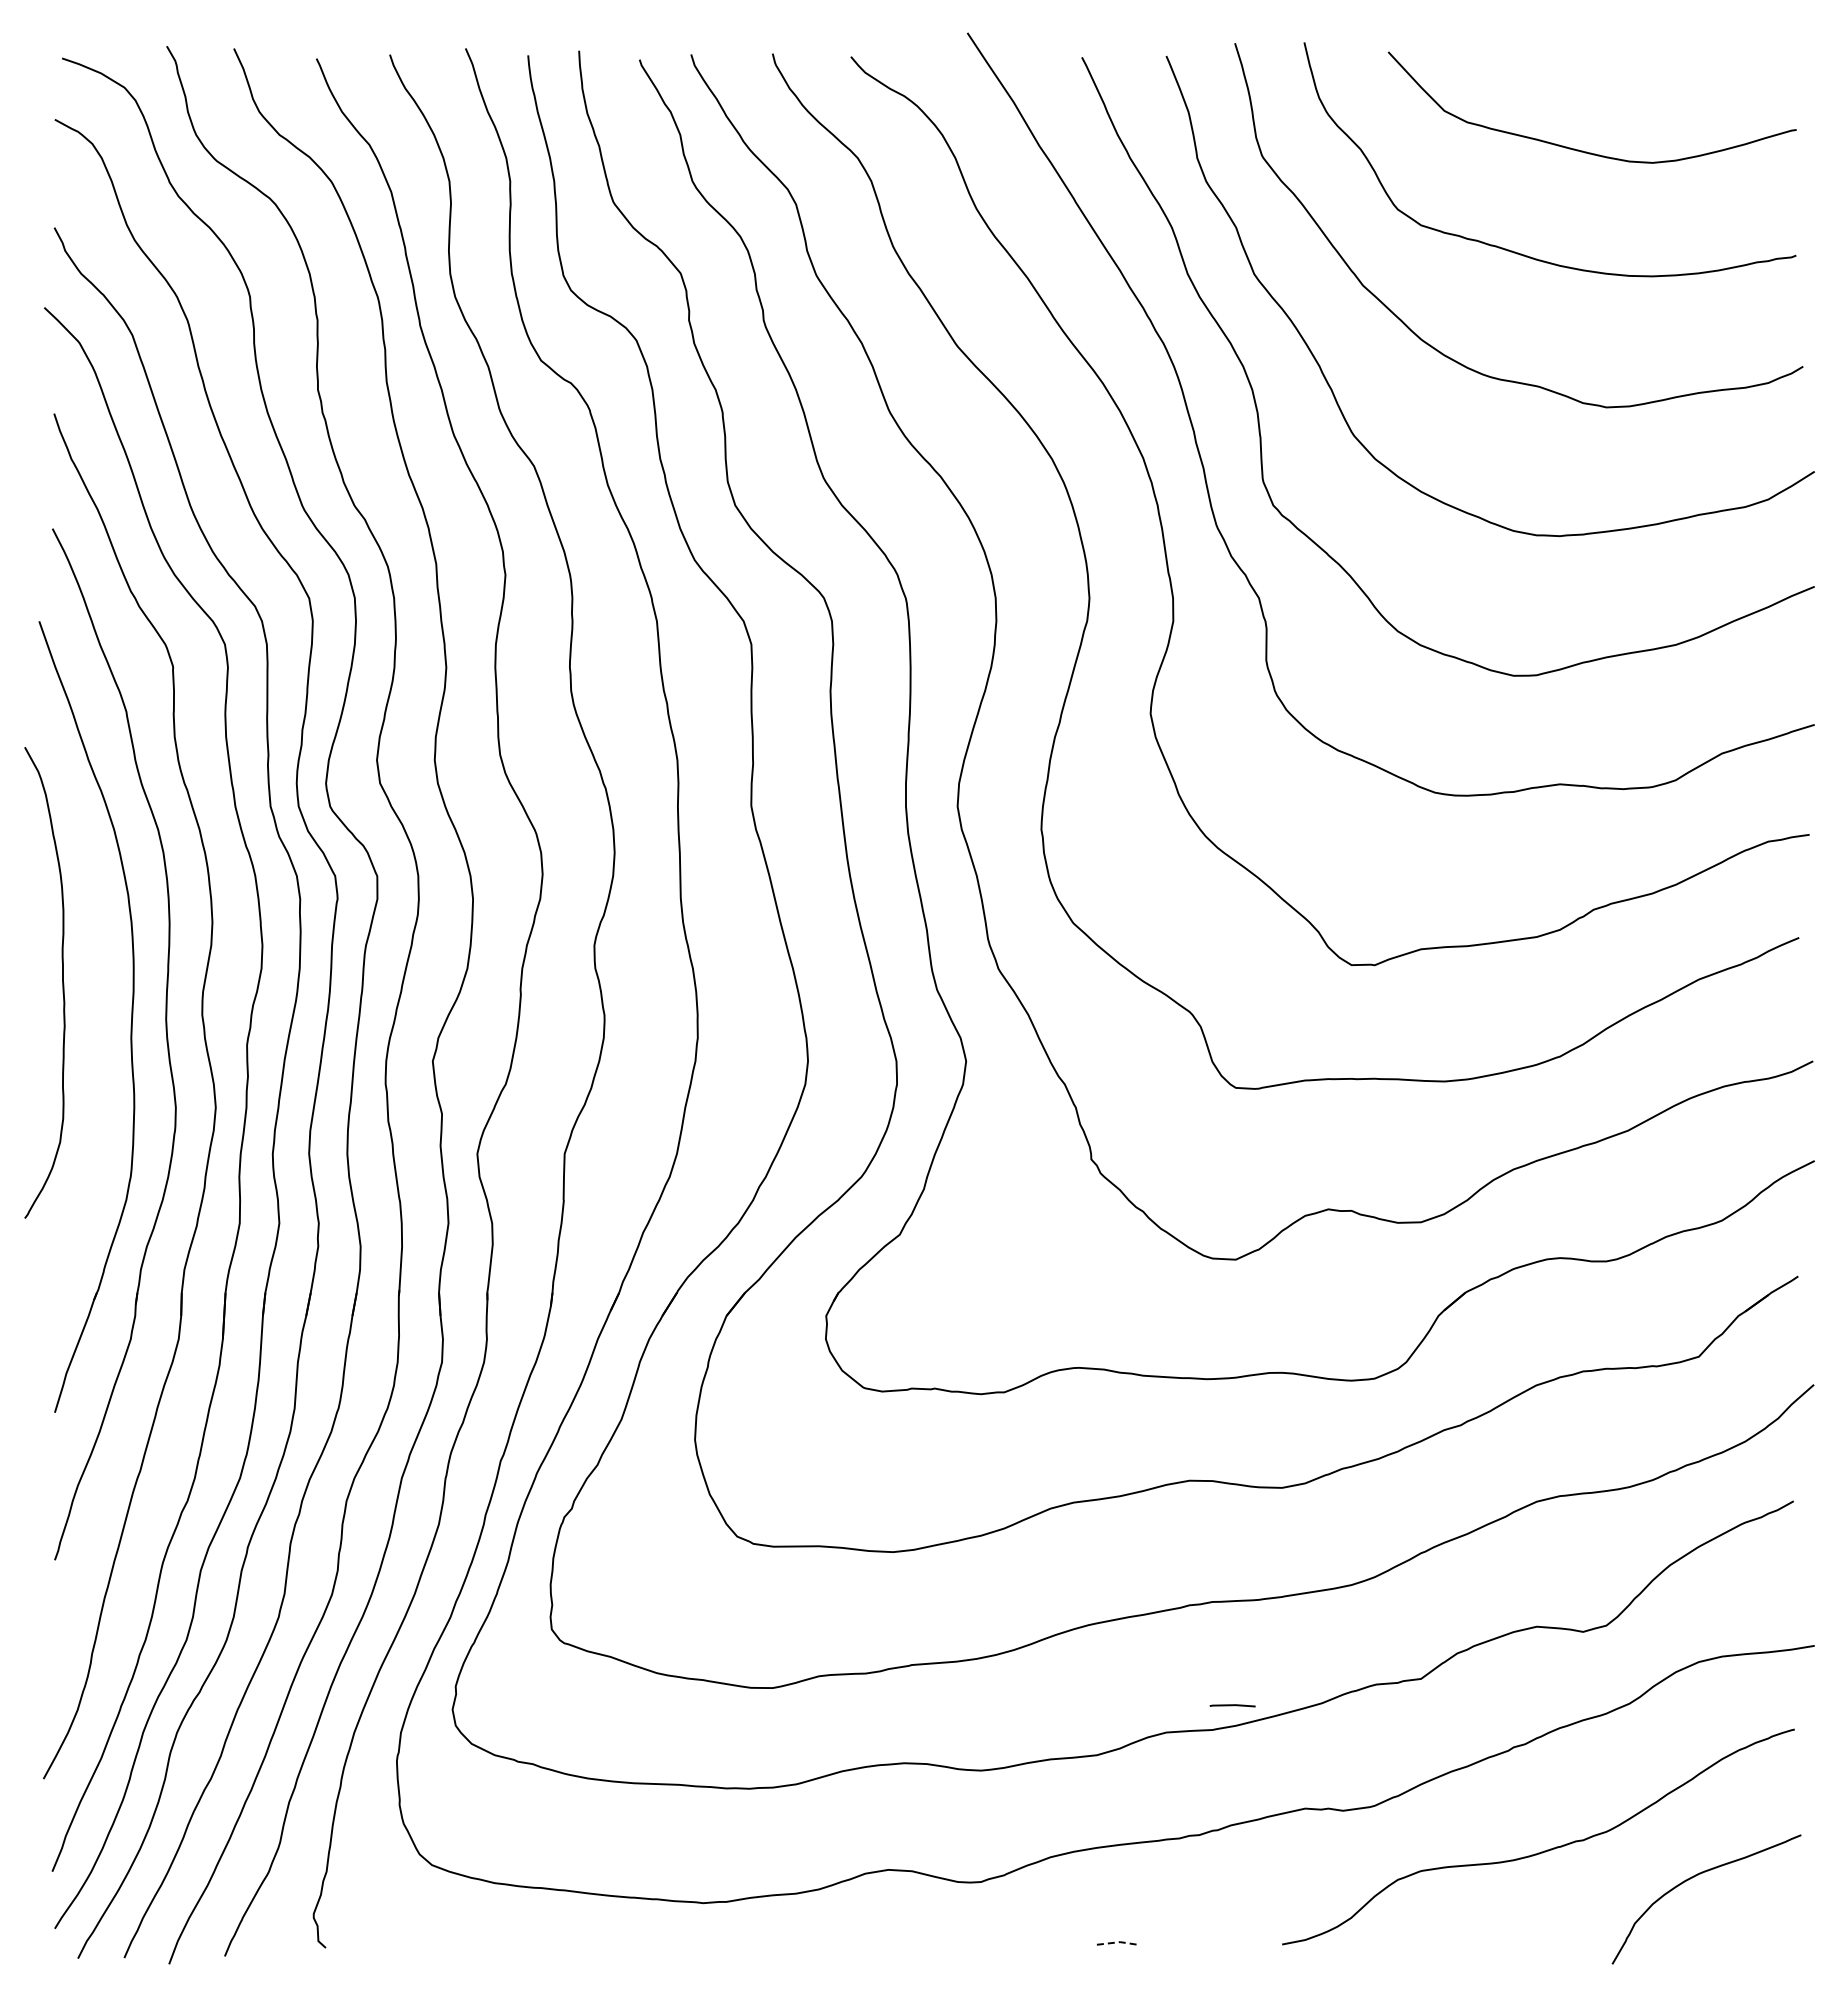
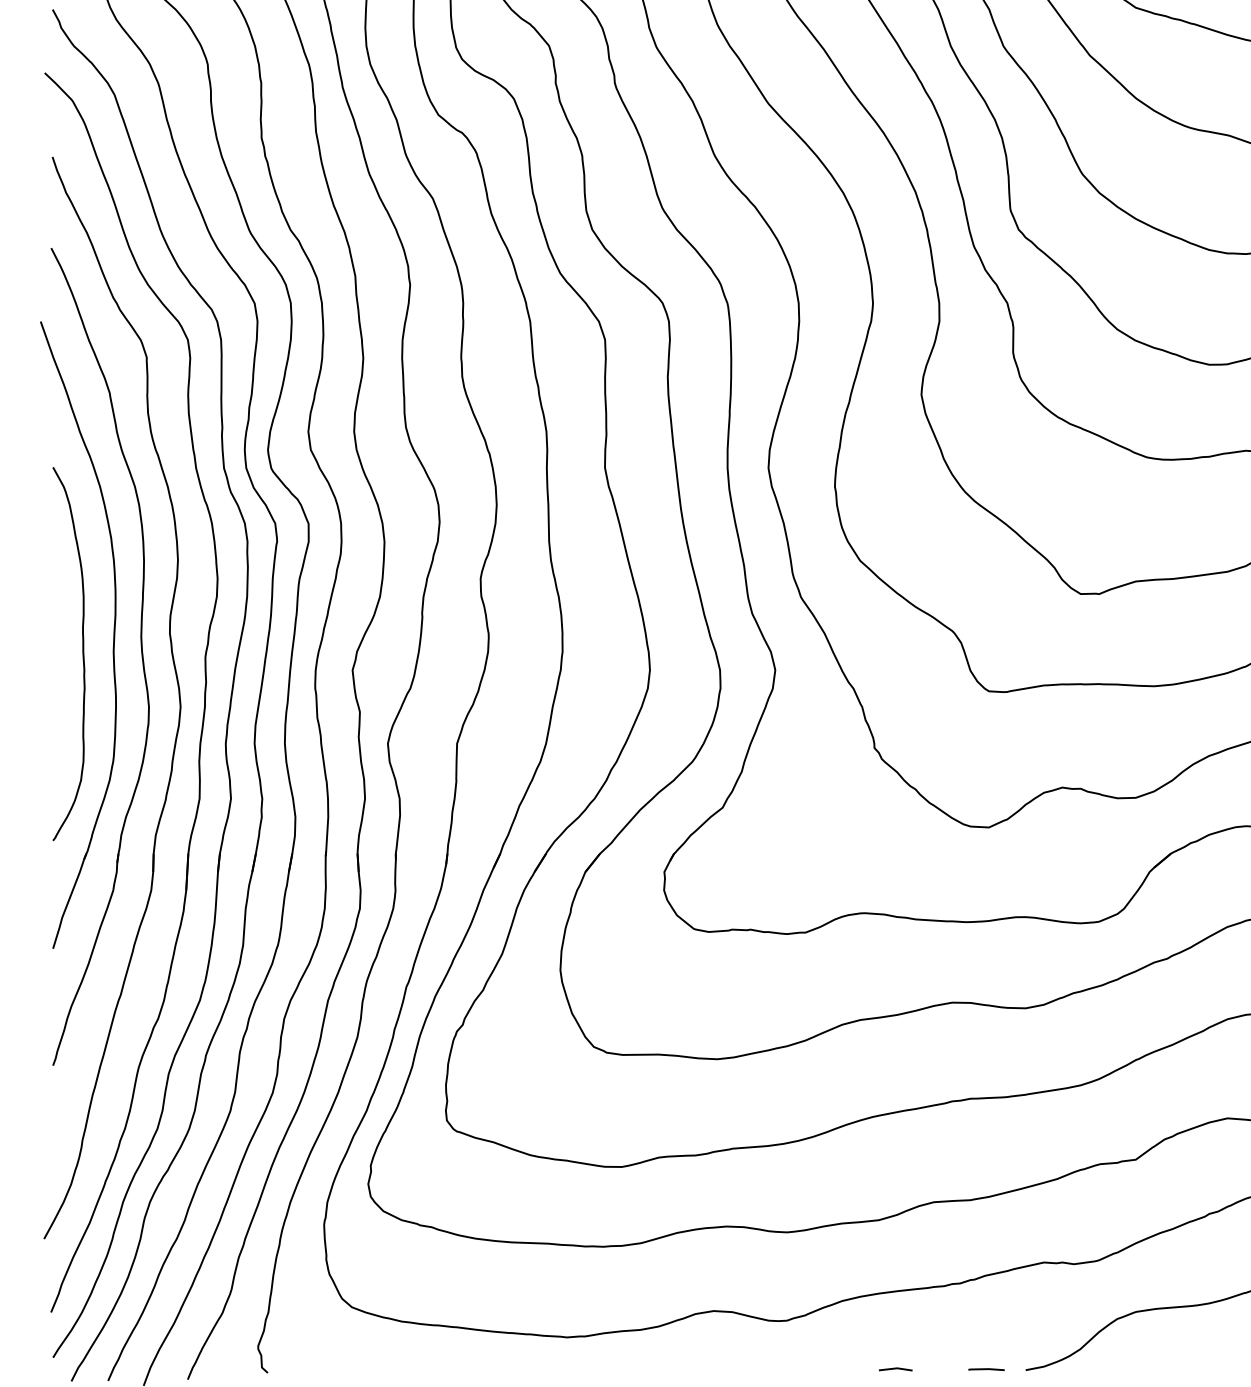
curve: (62, 982) -> (82, 653), moved
line: (1232, 1705) -> (986, 1369), moved
line: (1119, 1942) -> (896, 1368), dashed -> solid

